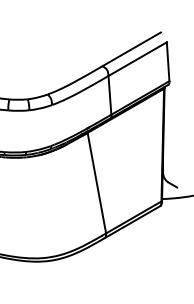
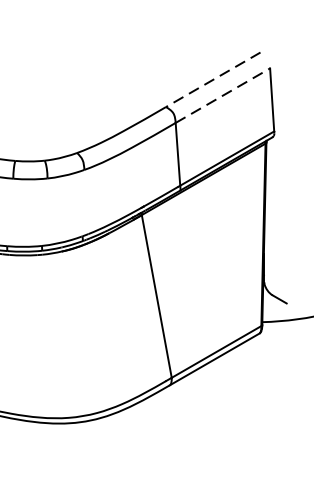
line: (131, 49) -> (212, 80), solid -> dashed
line: (137, 59) -> (222, 96), solid -> dashed

